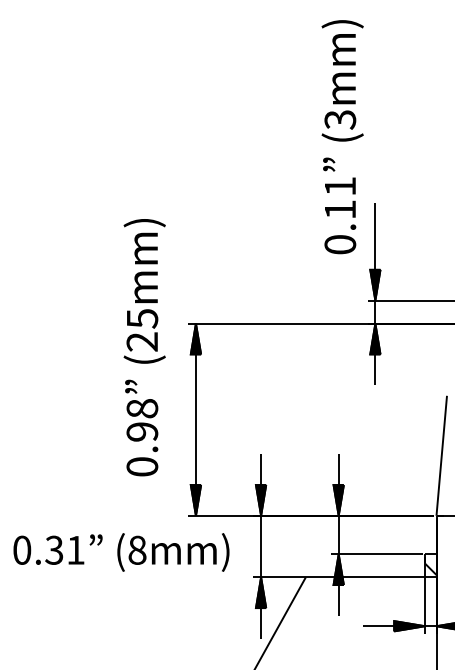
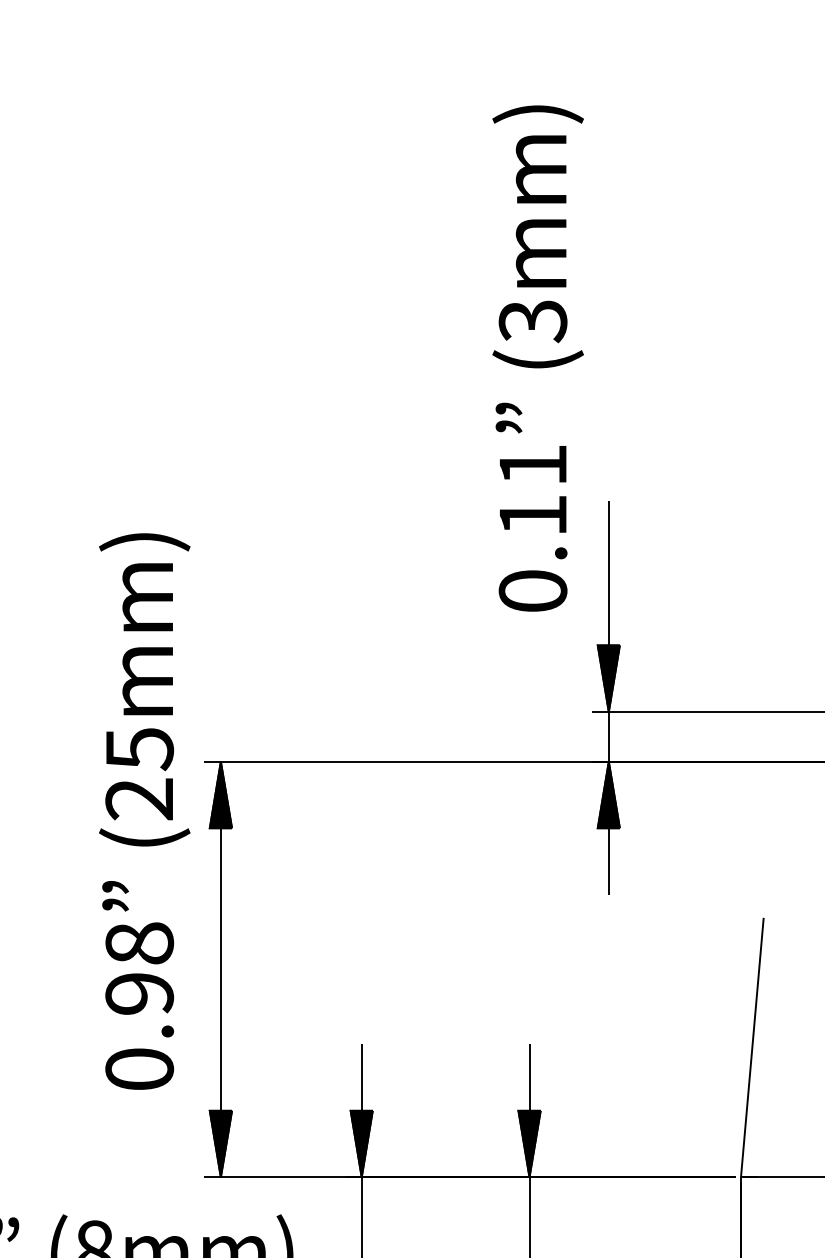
text: (144, 347) -> (144, 811), moved

